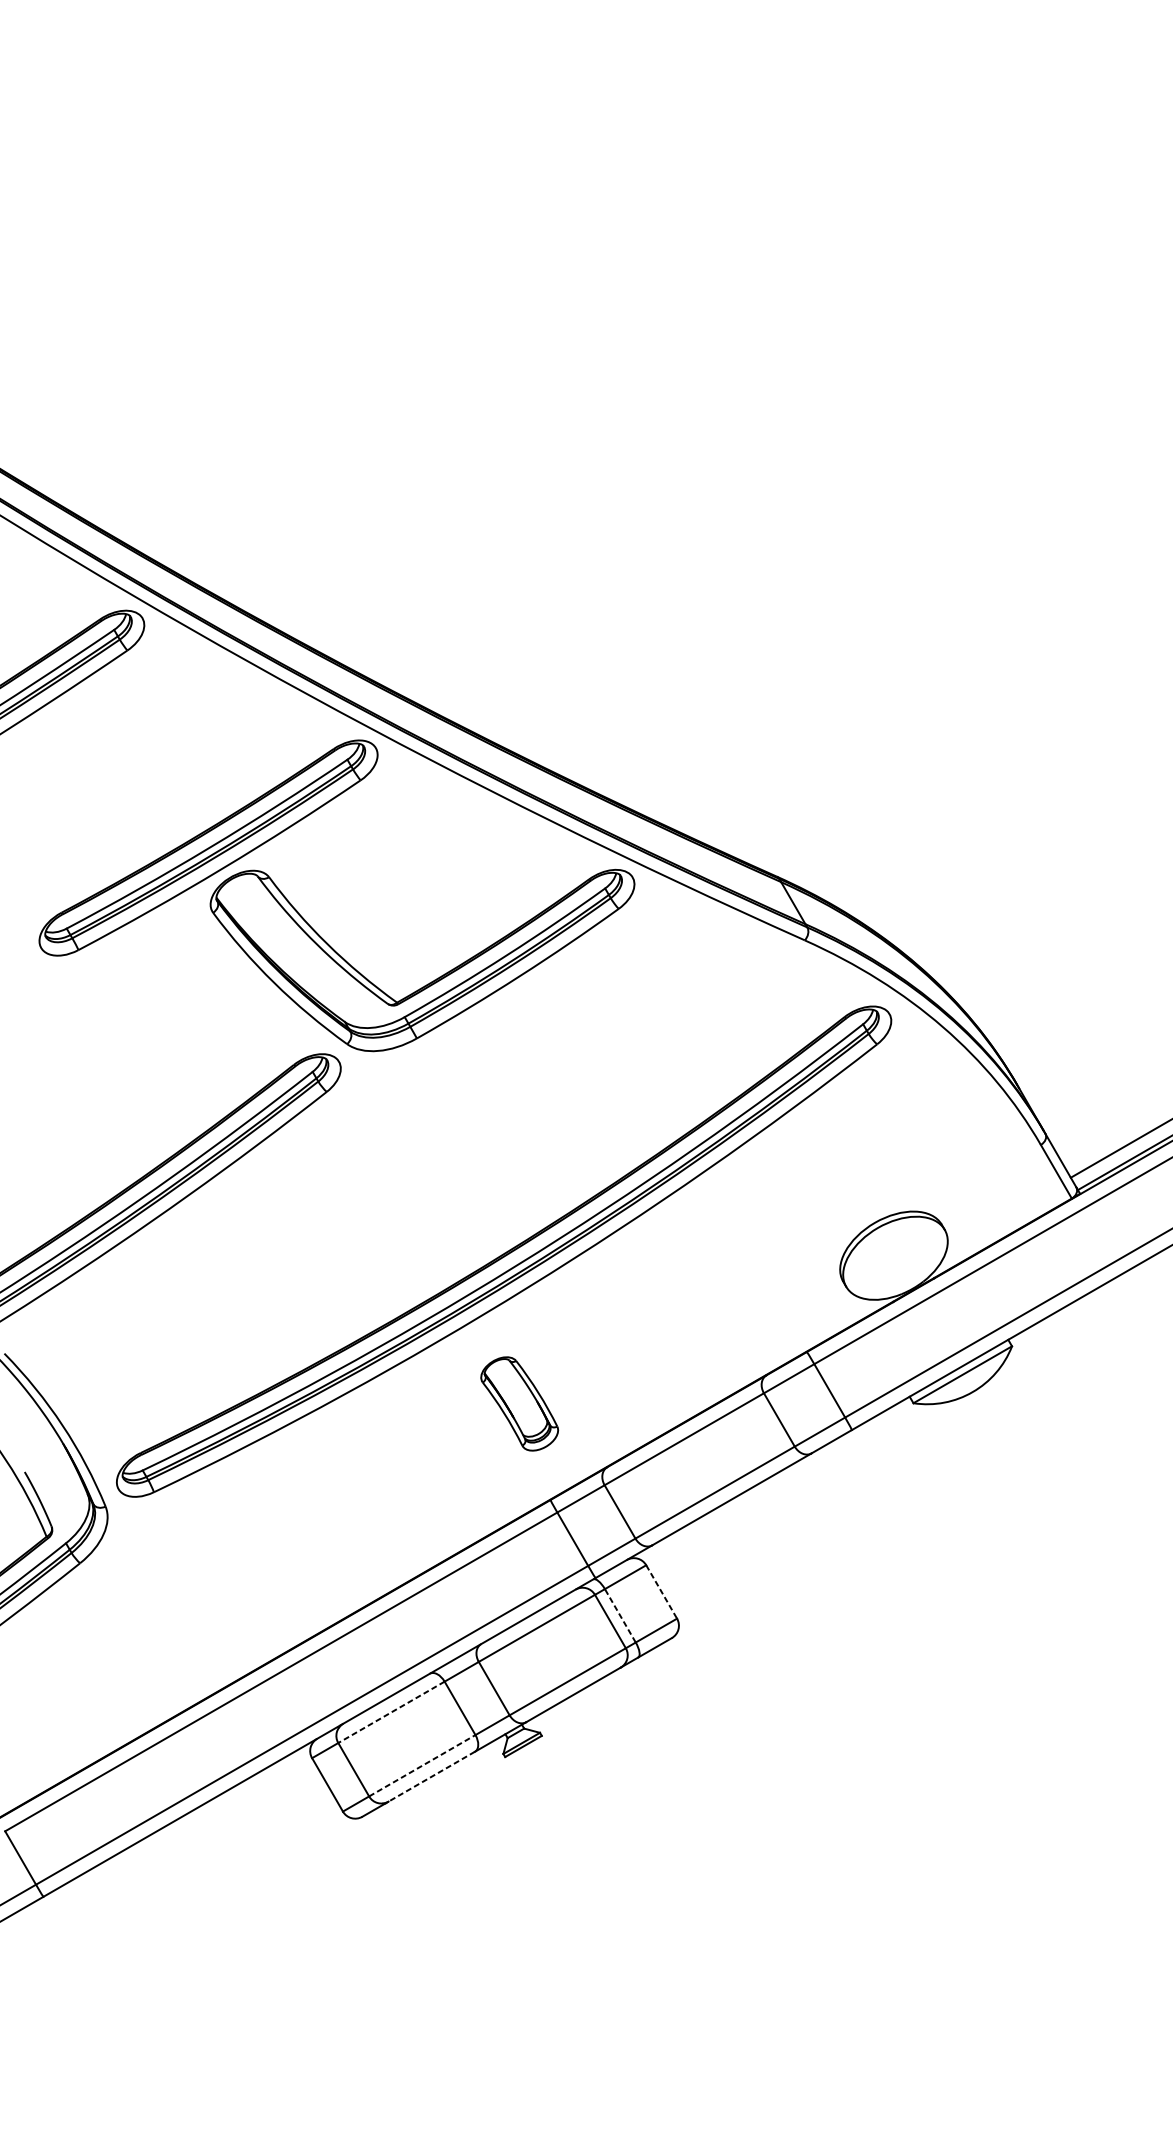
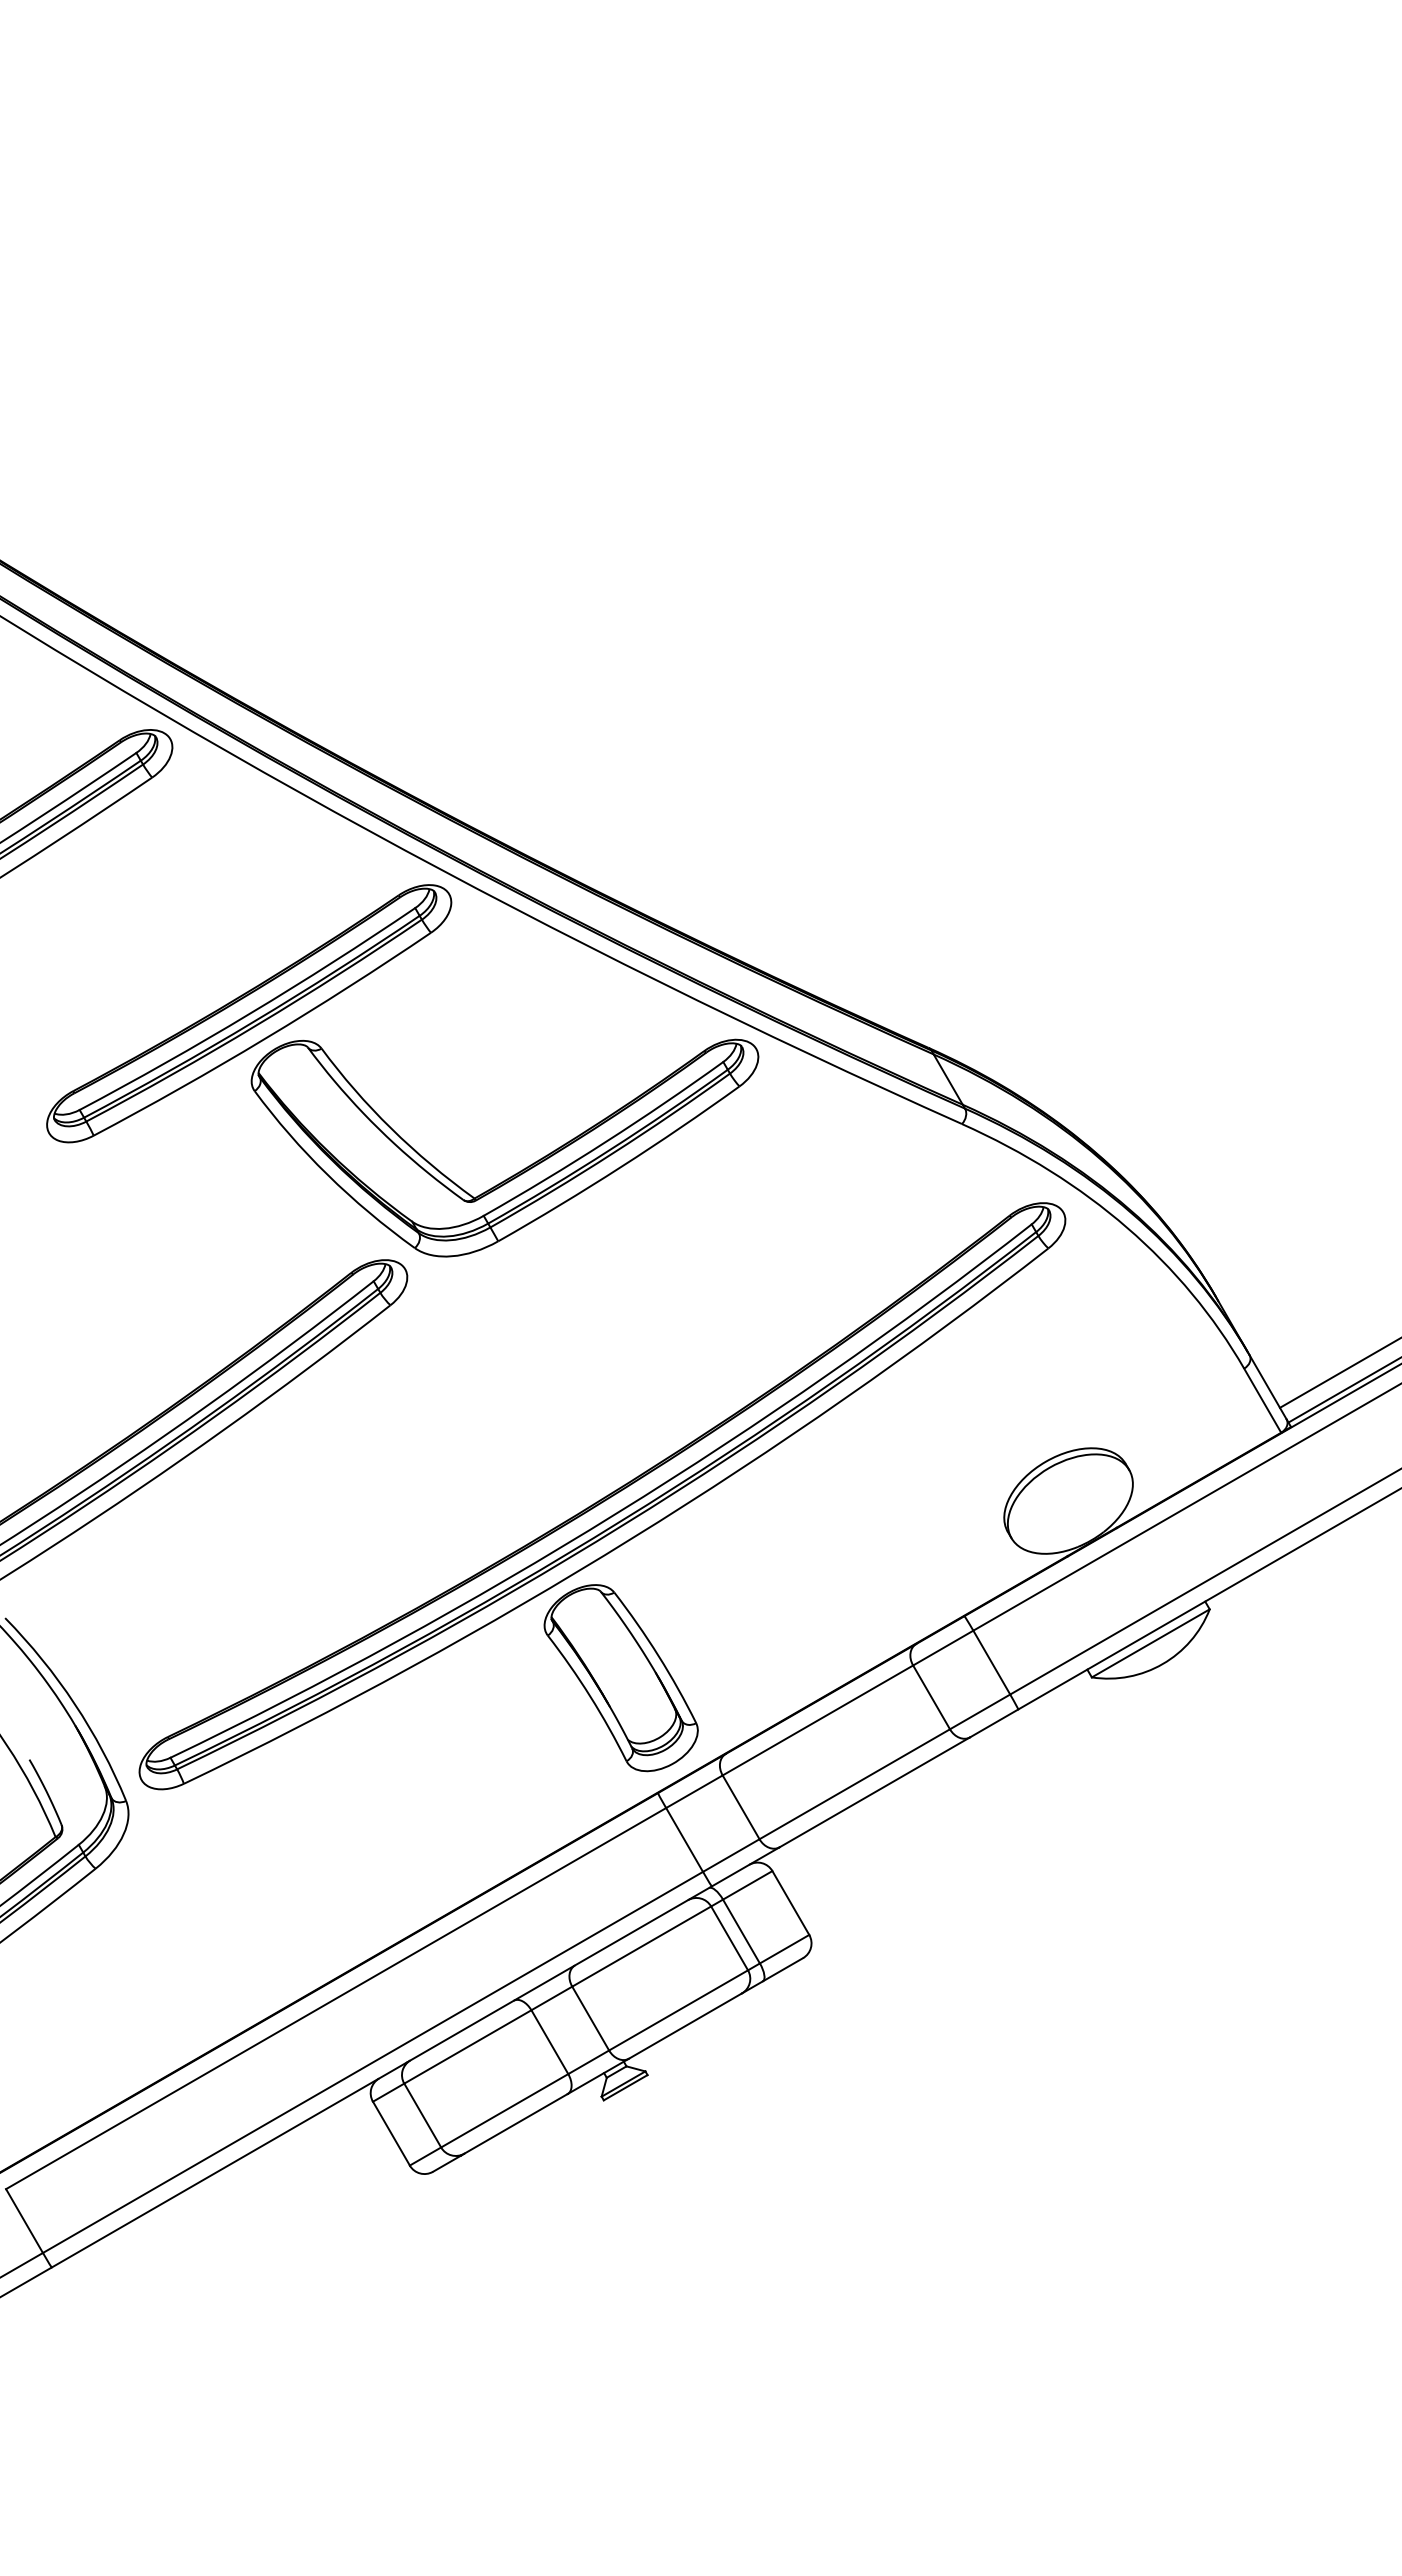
part: (519, 1404) -> (620, 1678), size x1.67
line: (661, 1592) -> (790, 1903), dashed -> solid
line: (620, 1615) -> (741, 1931), dashed -> solid
line: (391, 1712) -> (467, 2047), dashed -> solid
line: (422, 1765) -> (505, 2110), dashed -> solid
line: (432, 1776) -> (516, 2123), dashed -> solid

